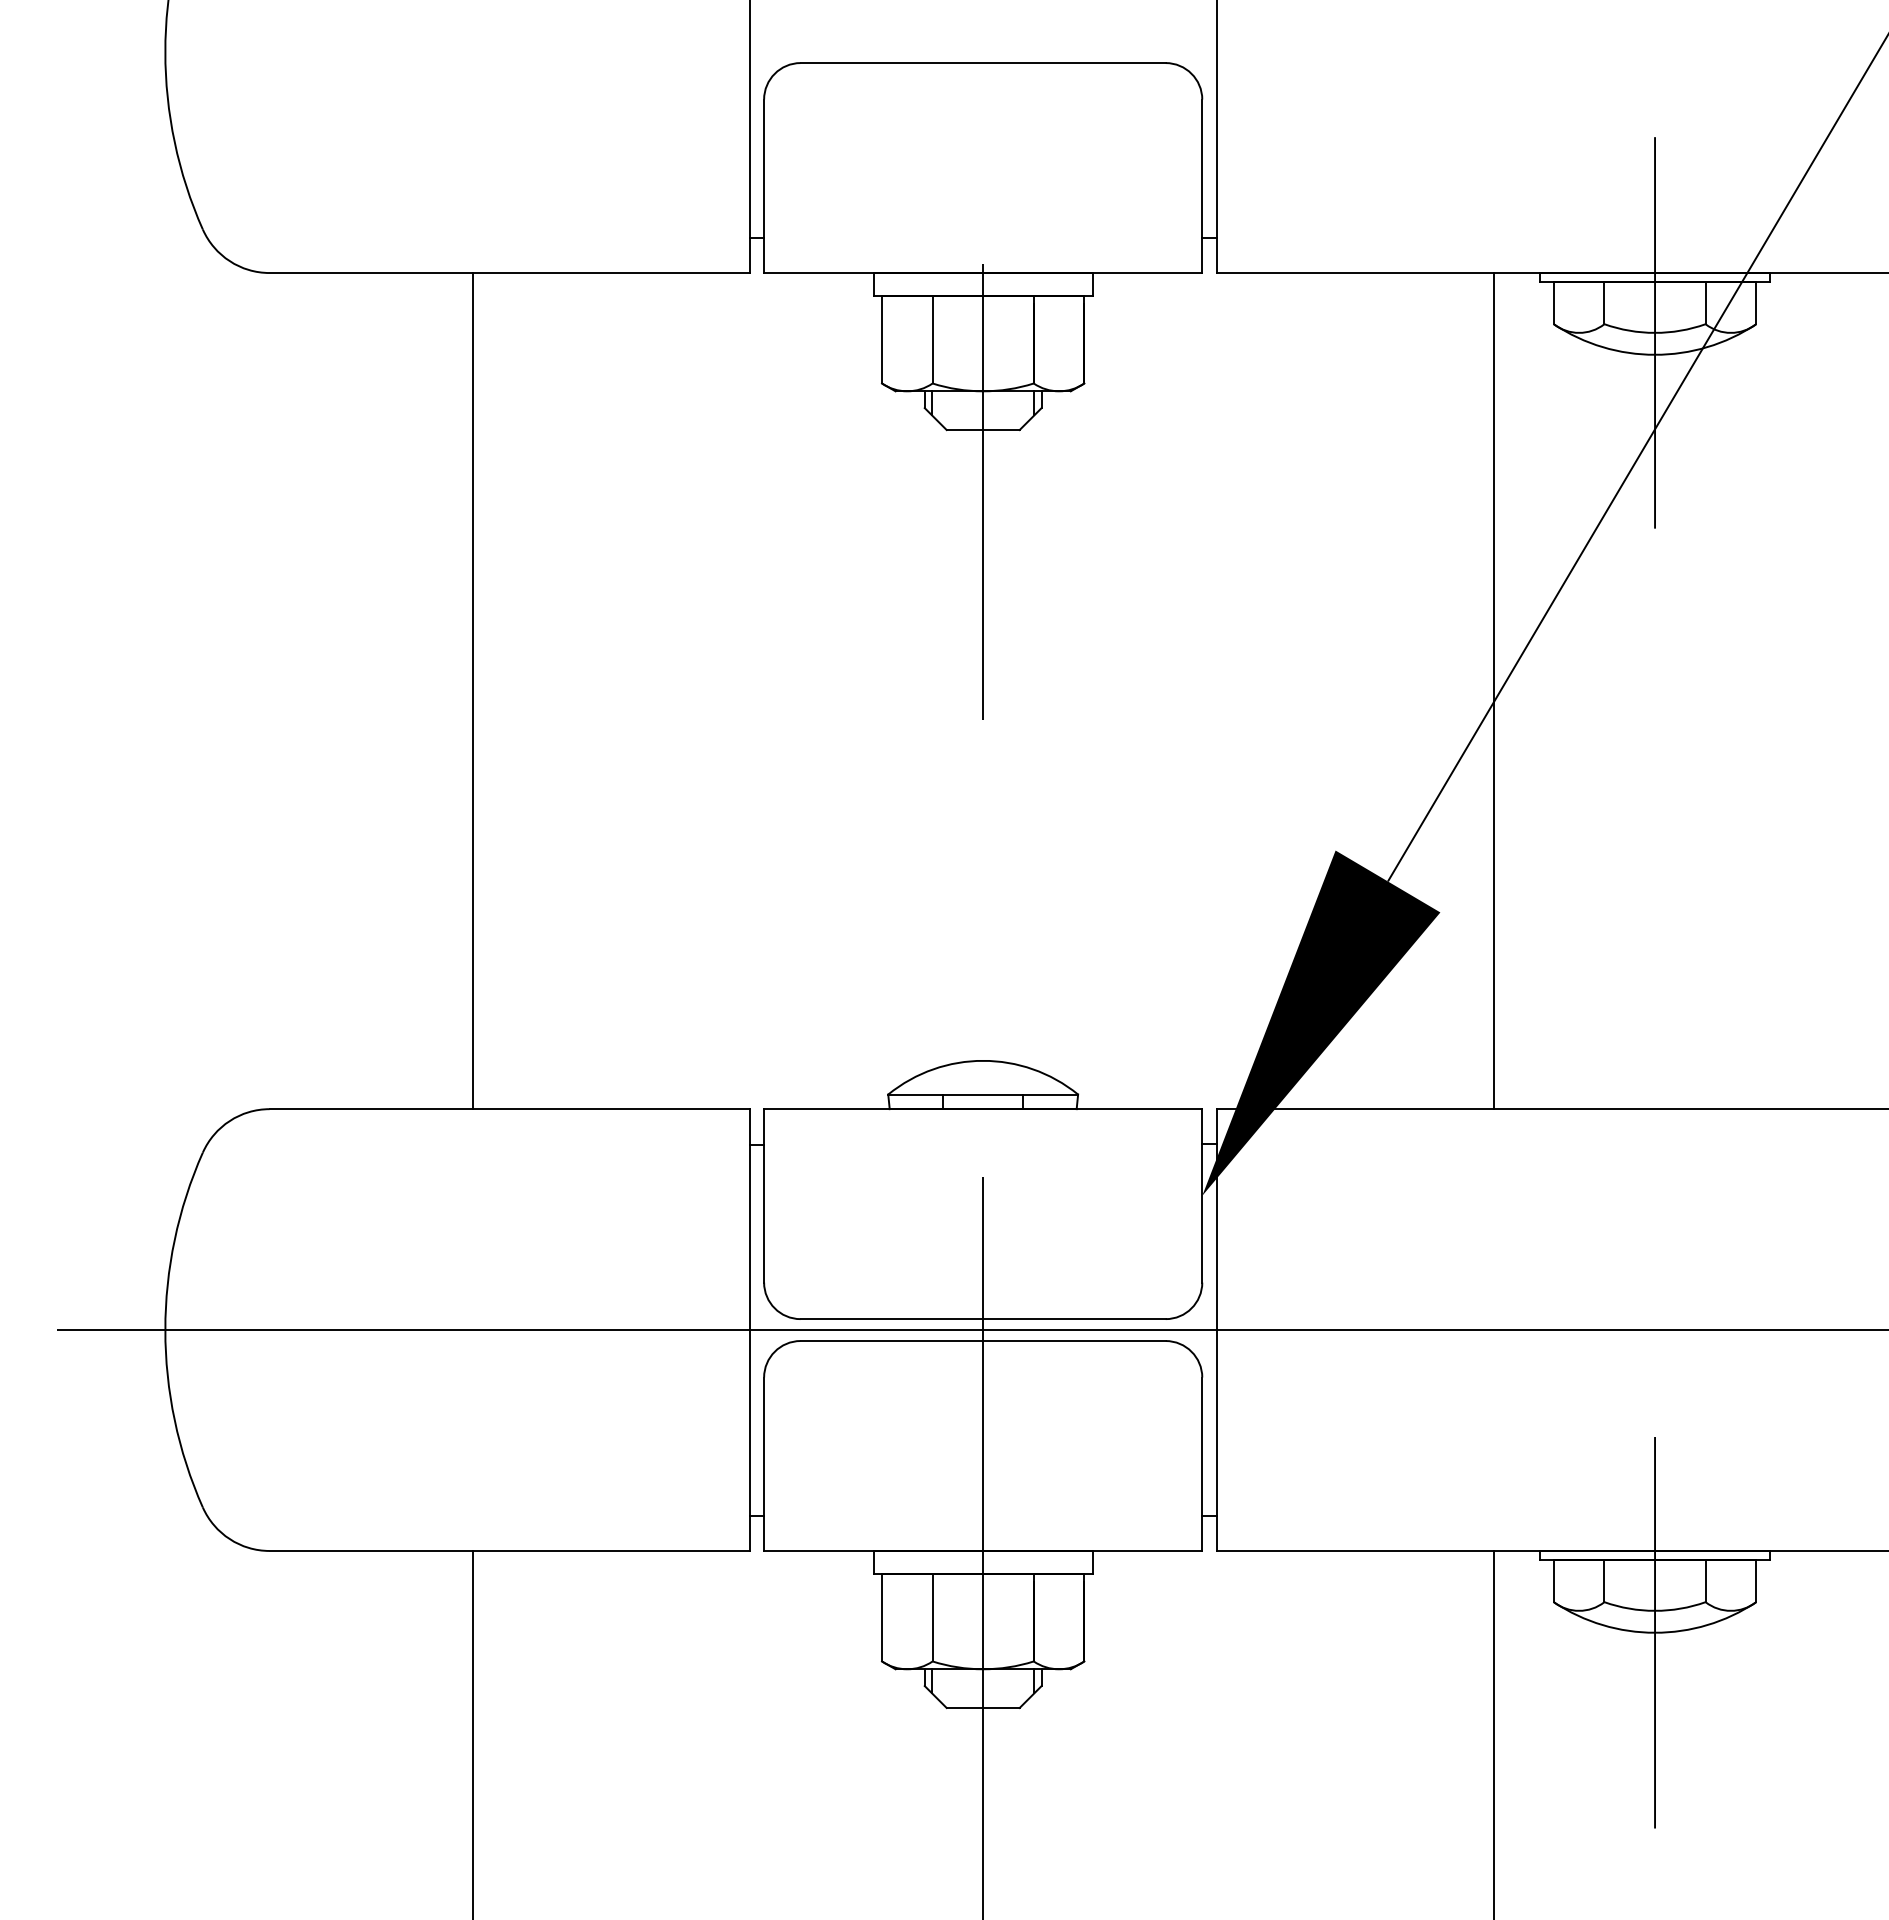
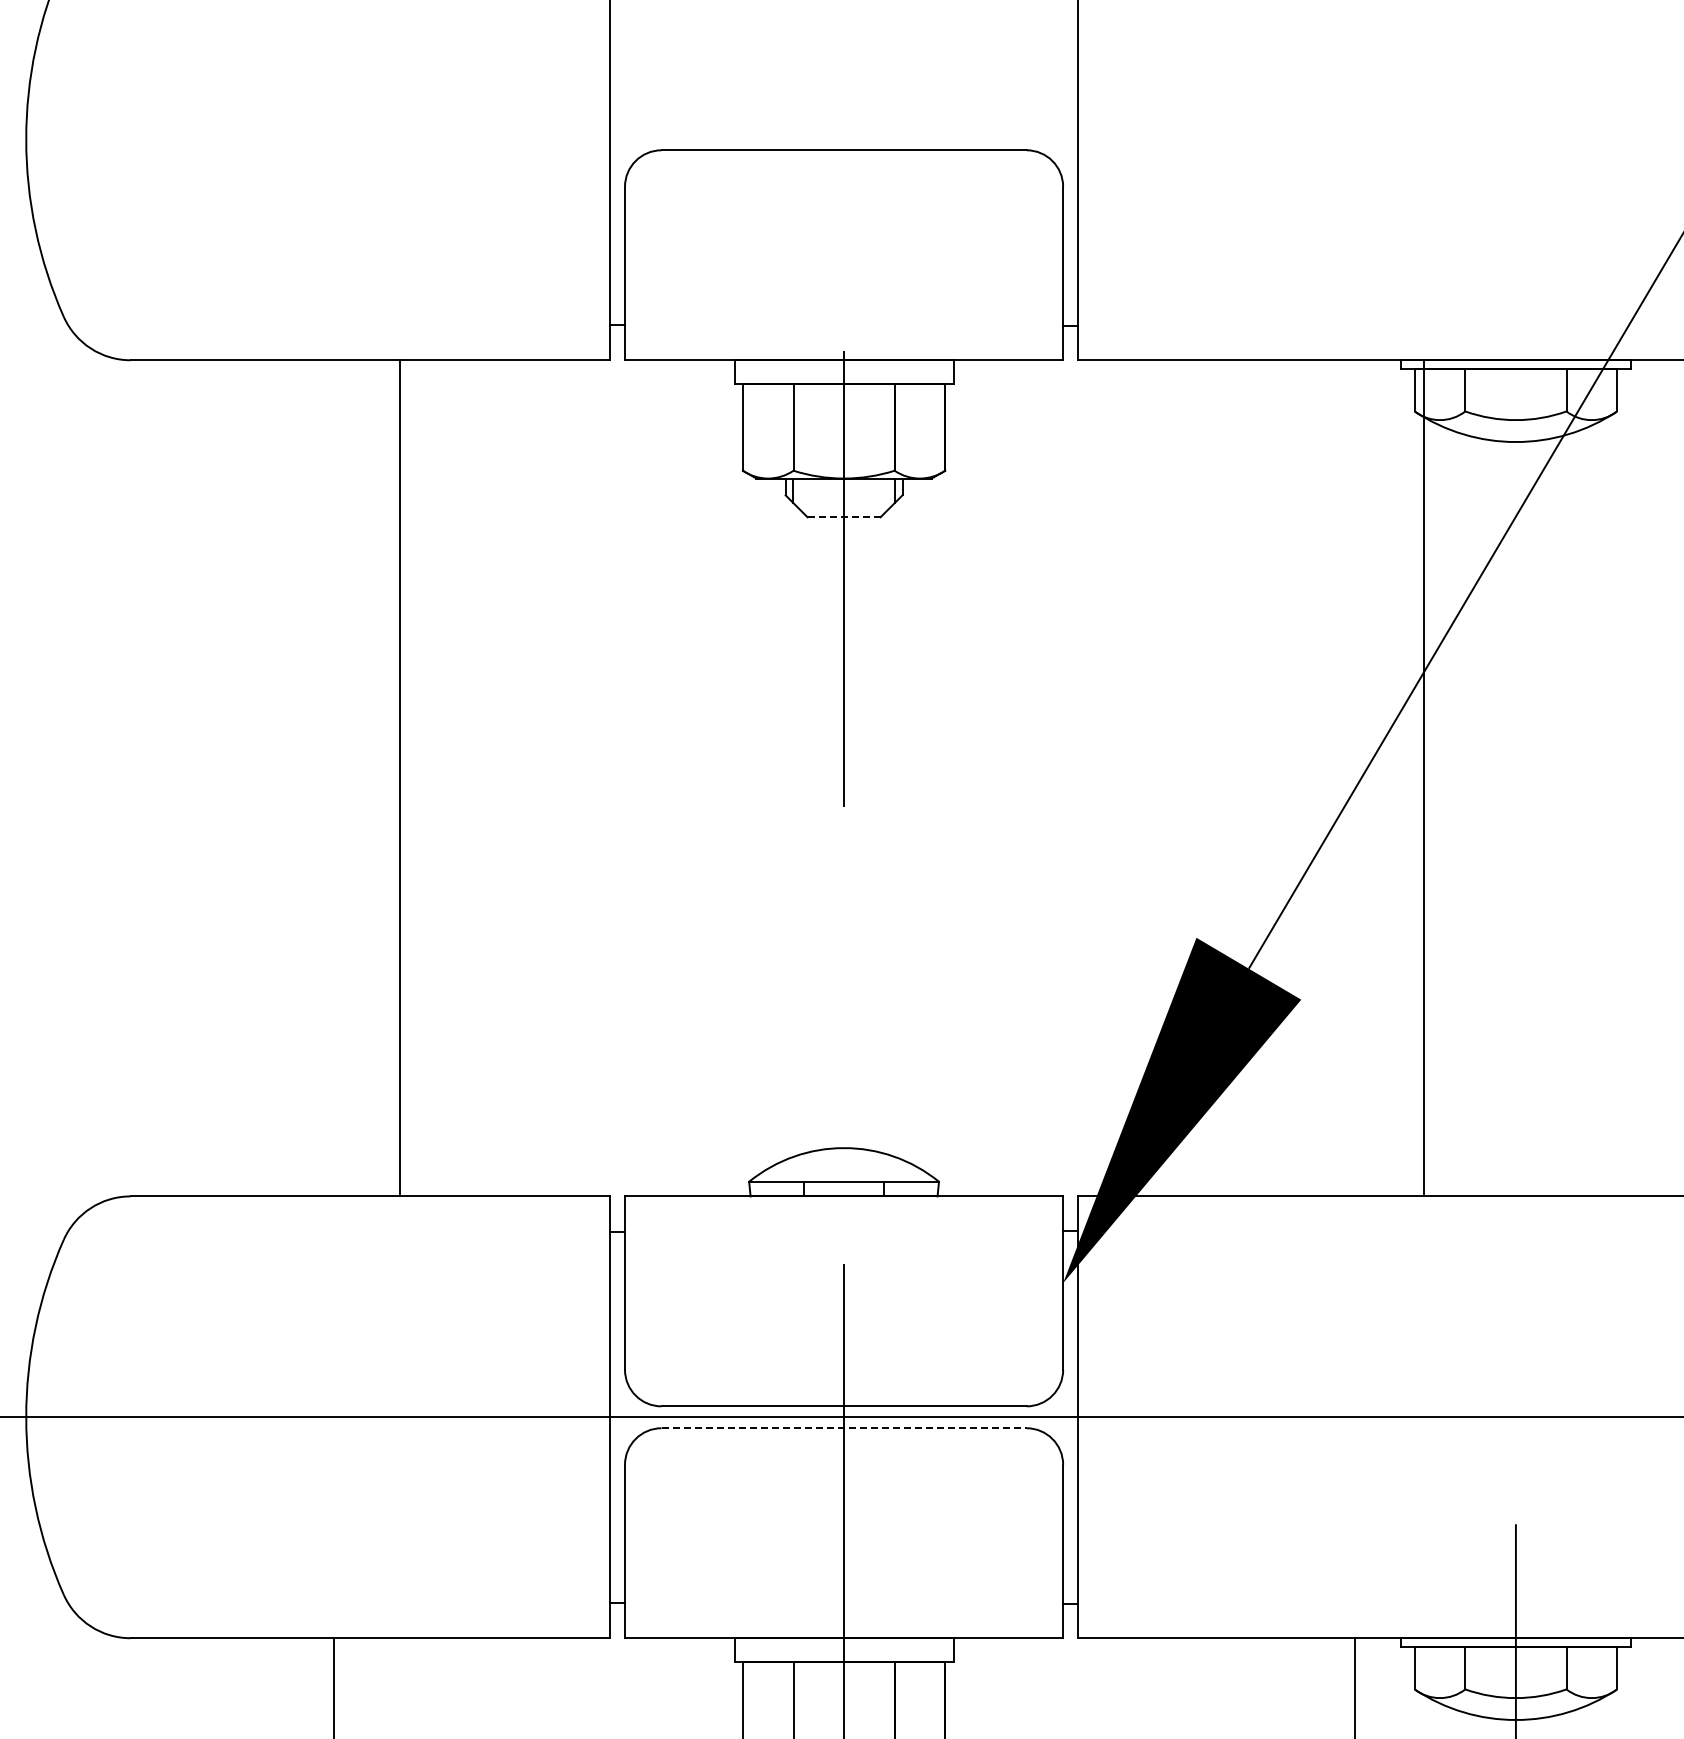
line: (1655, 332) -> (1516, 419), removed
line: (983, 430) -> (844, 517), solid -> dashed
line: (472, 691) -> (399, 778), moved
line: (1493, 691) -> (1423, 778), moved
line: (983, 1341) -> (844, 1428), solid -> dashed

